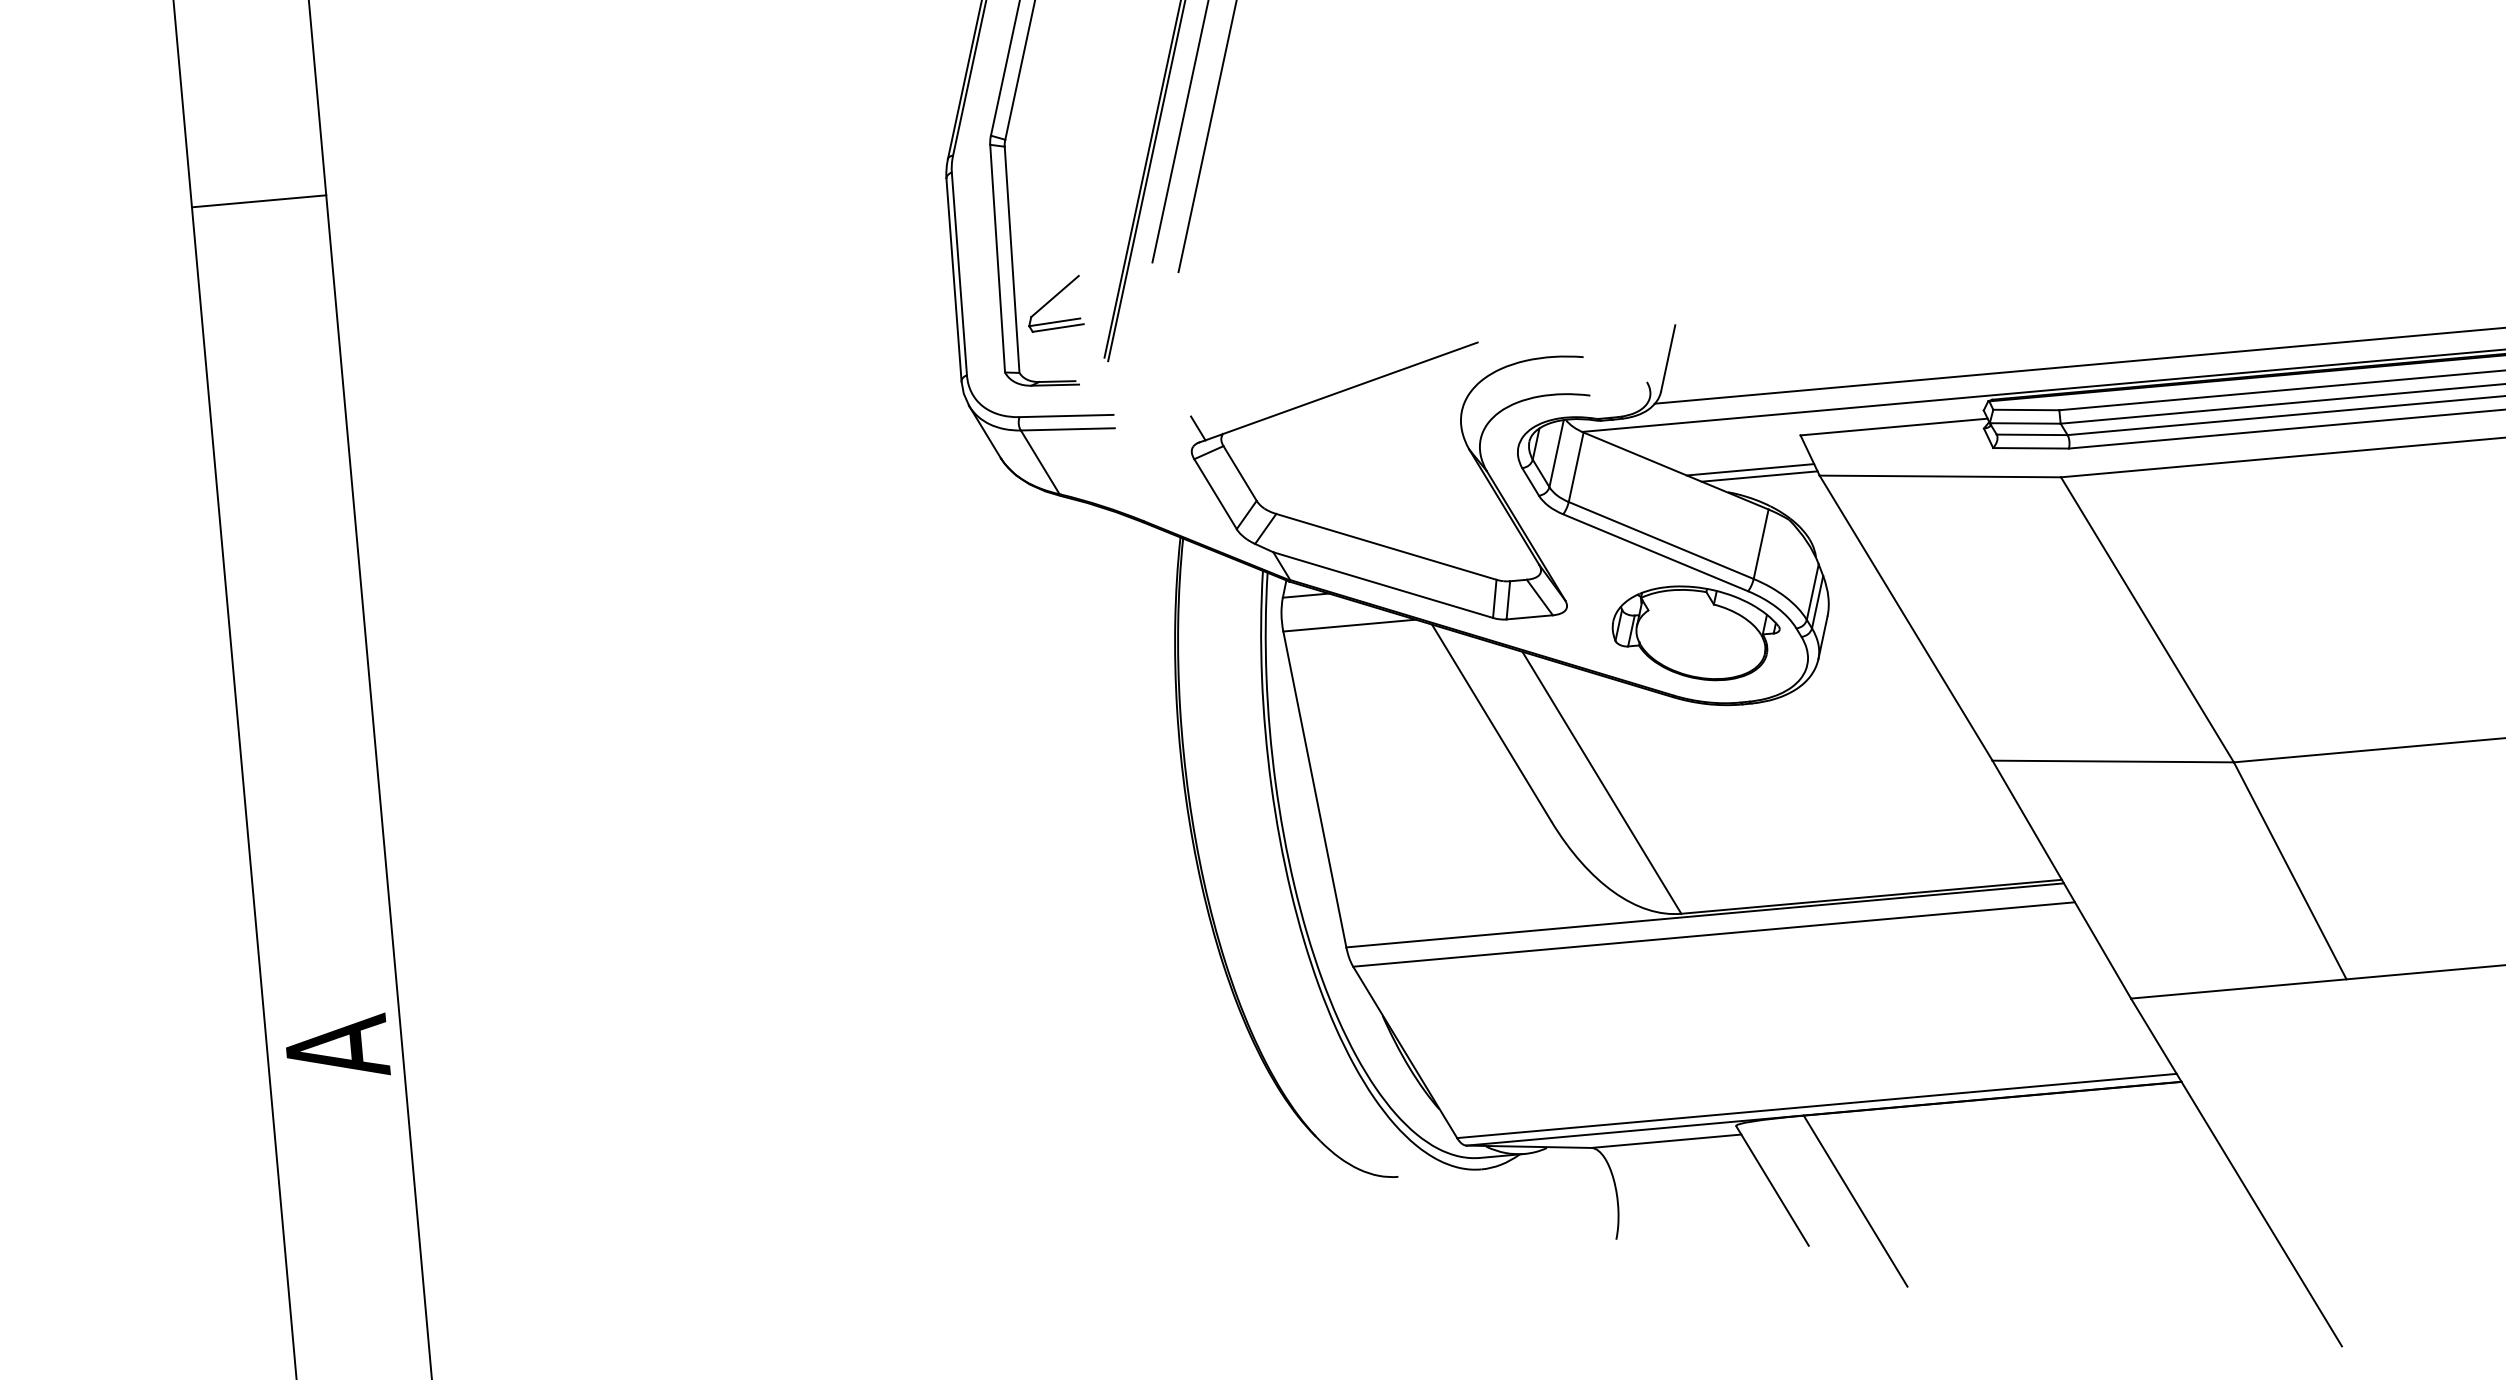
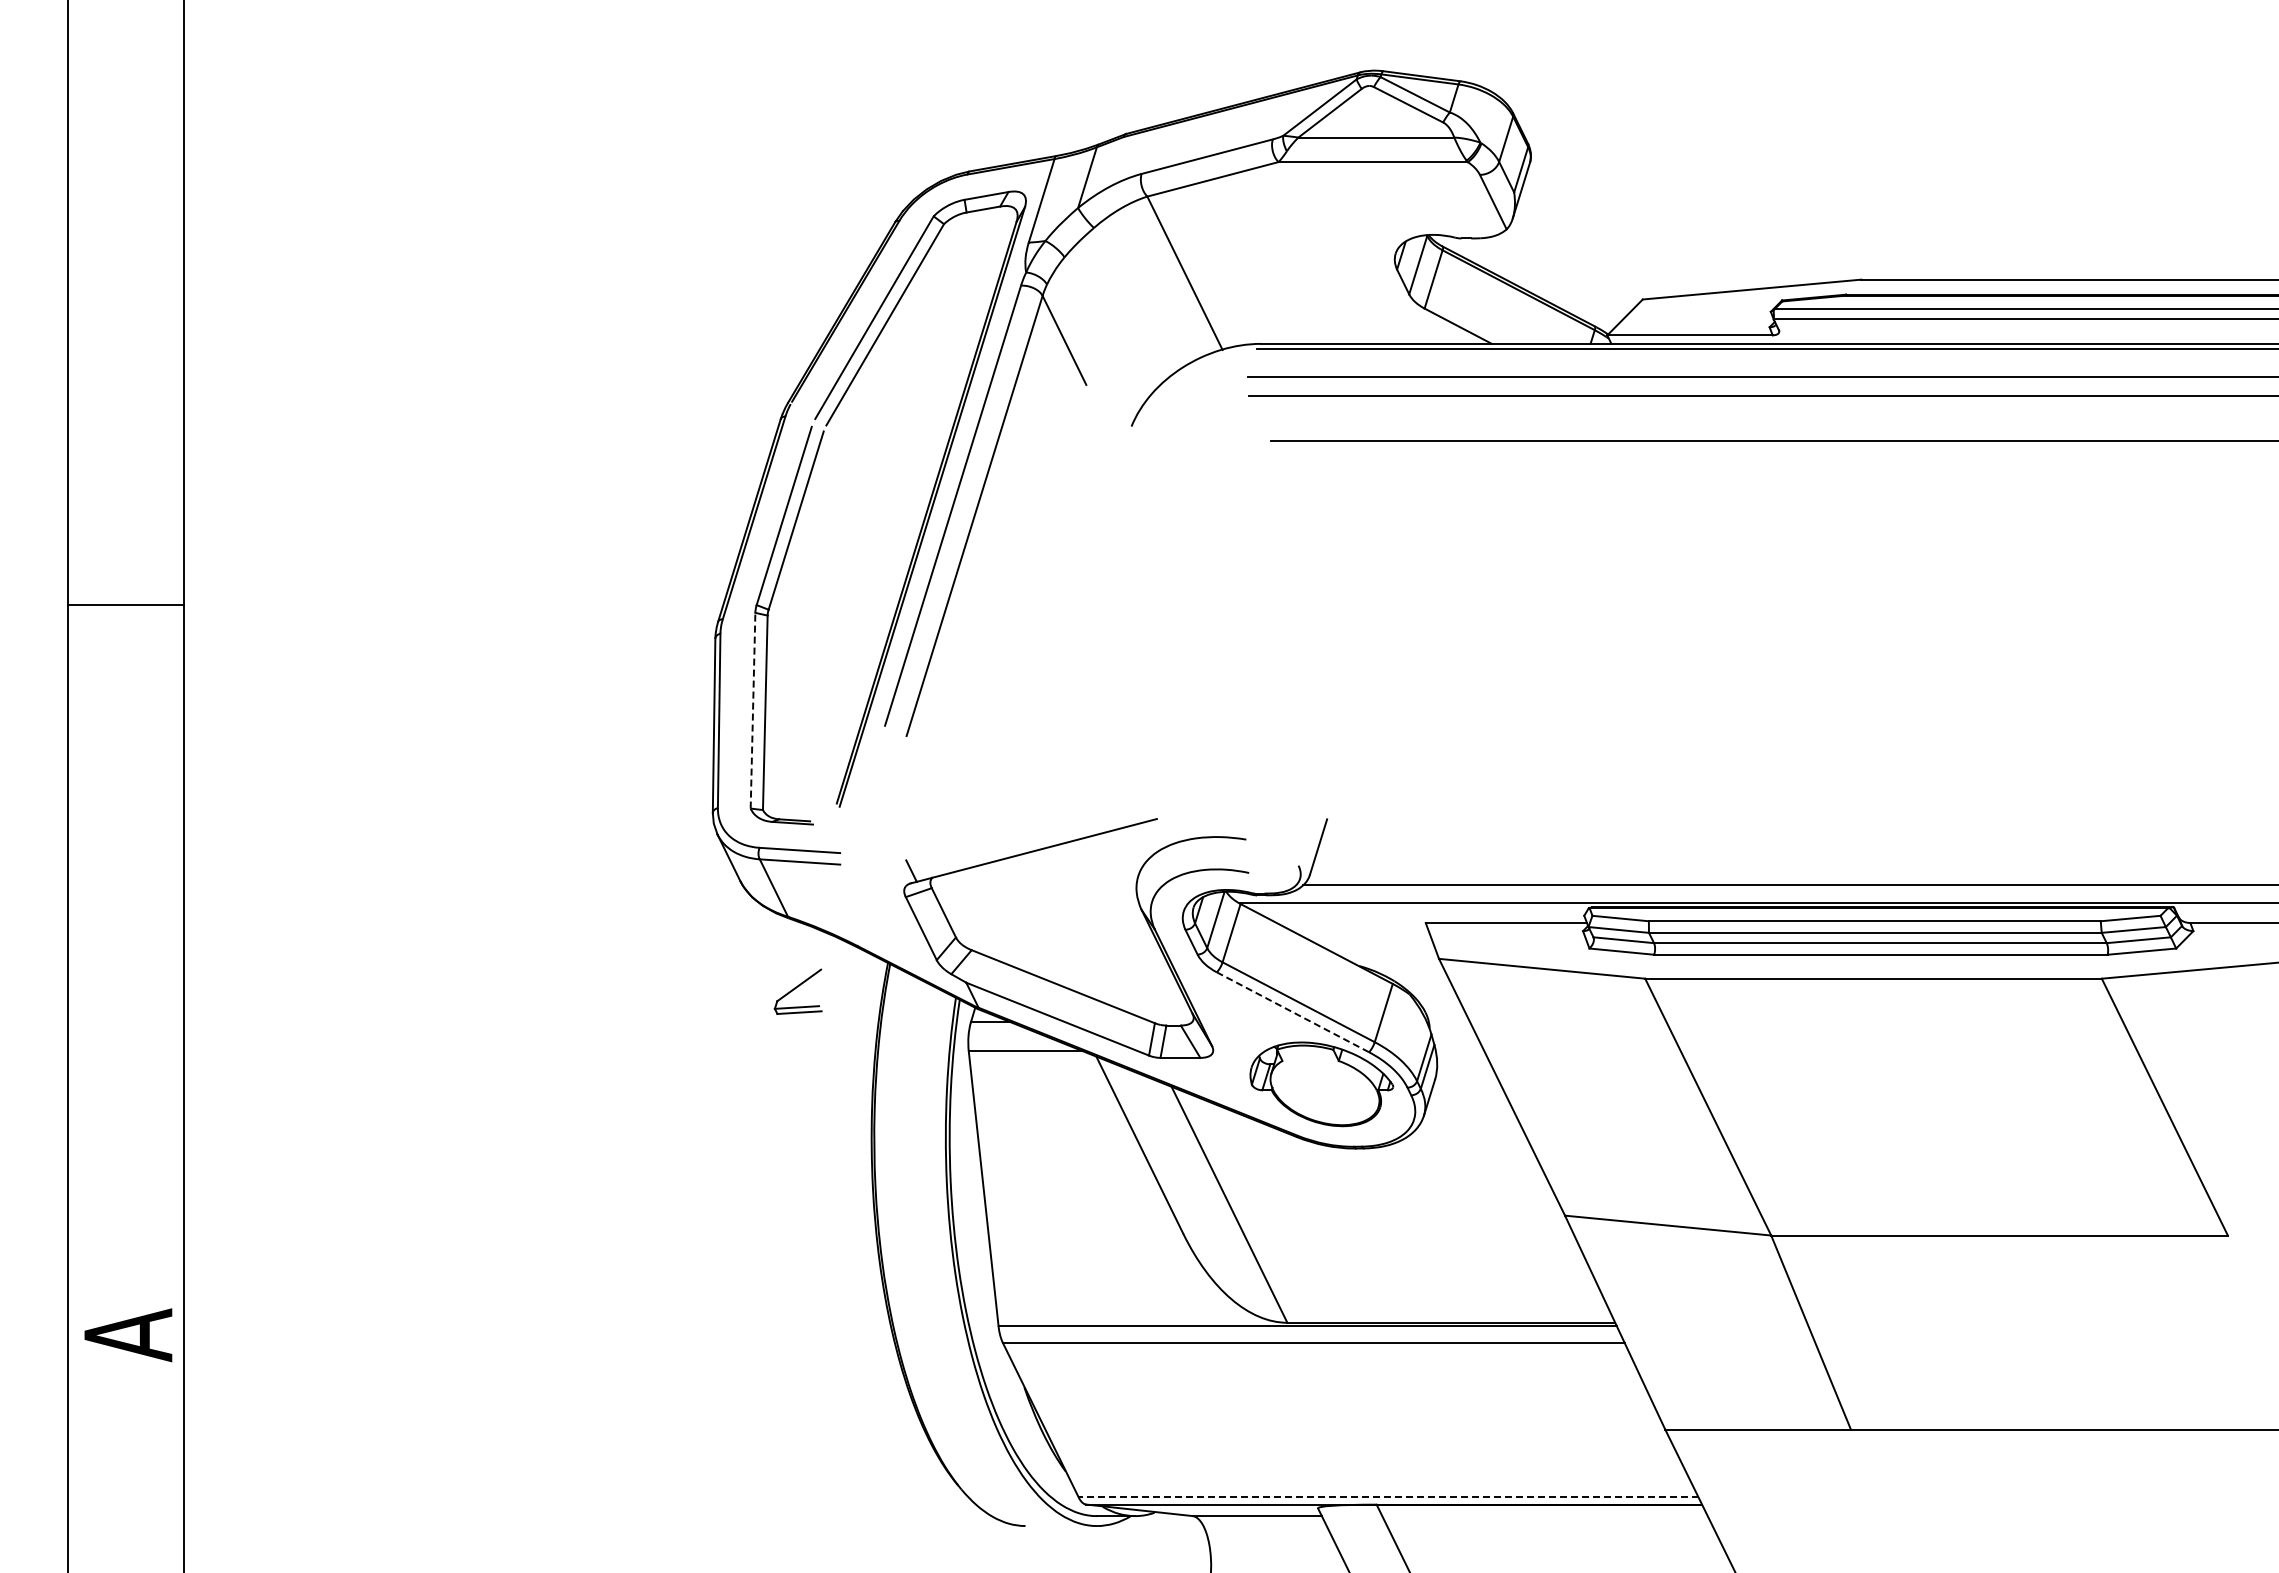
line: (998, 258) -> (753, 710), solid -> dashed
part: (1053, 303) -> (797, 991), moved
line: (1750, 469) -> (1380, 948), removed
line: (1759, 477) -> (1387, 955), removed
line: (1655, 553) -> (1292, 1012), solid -> dashed
line: (1816, 1106) -> (1388, 1497), solid -> dashed

